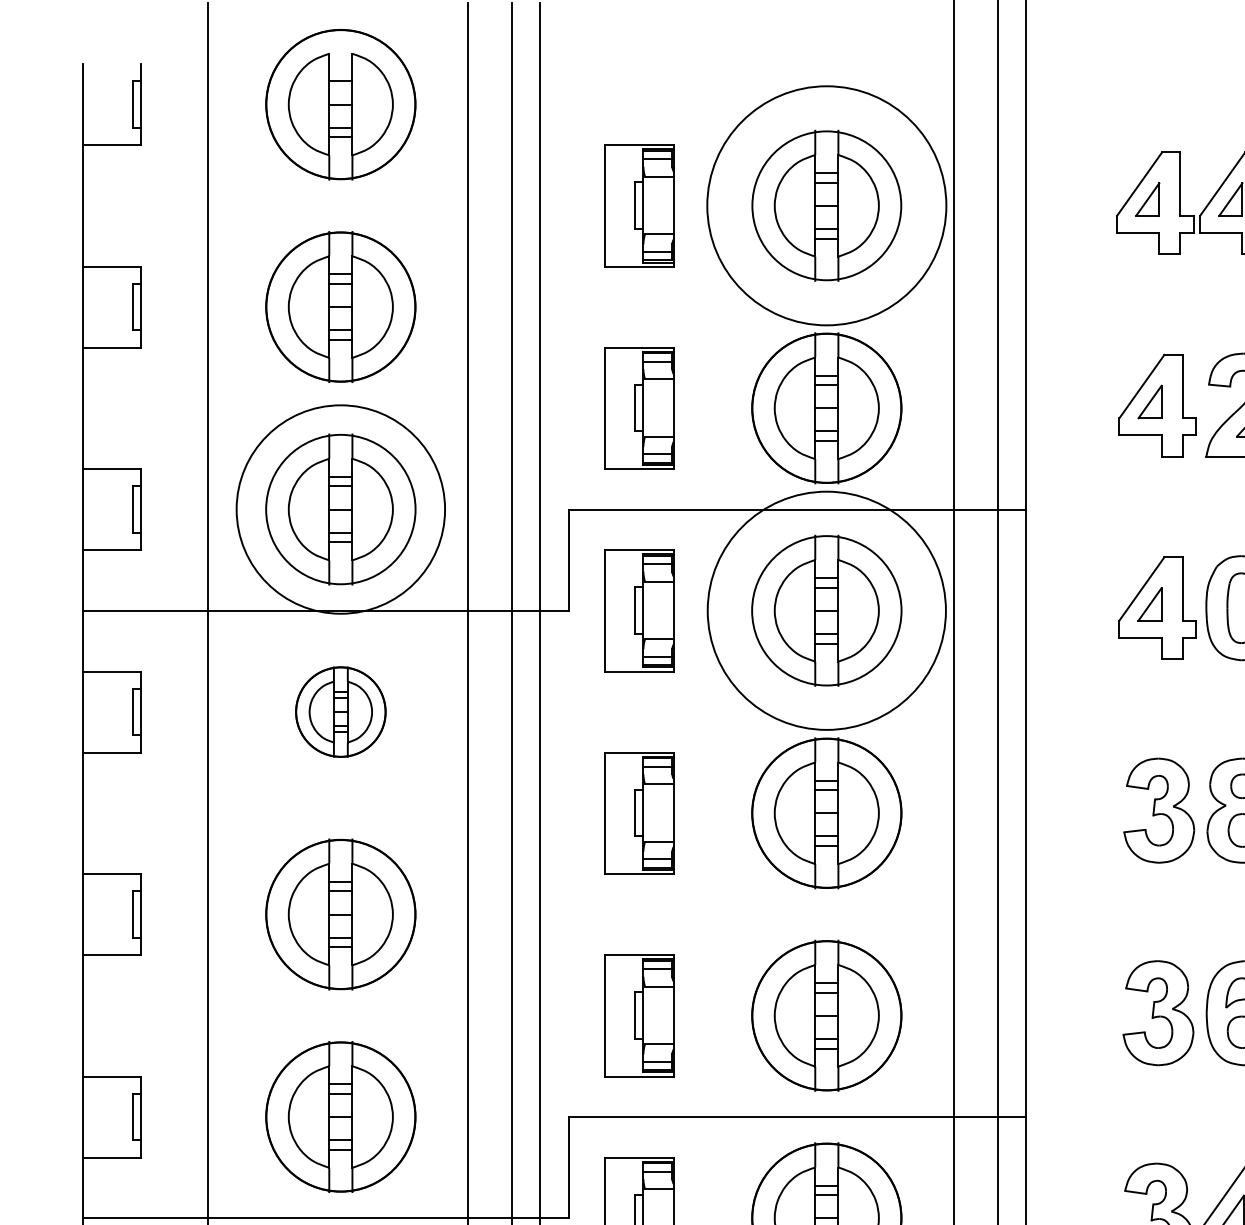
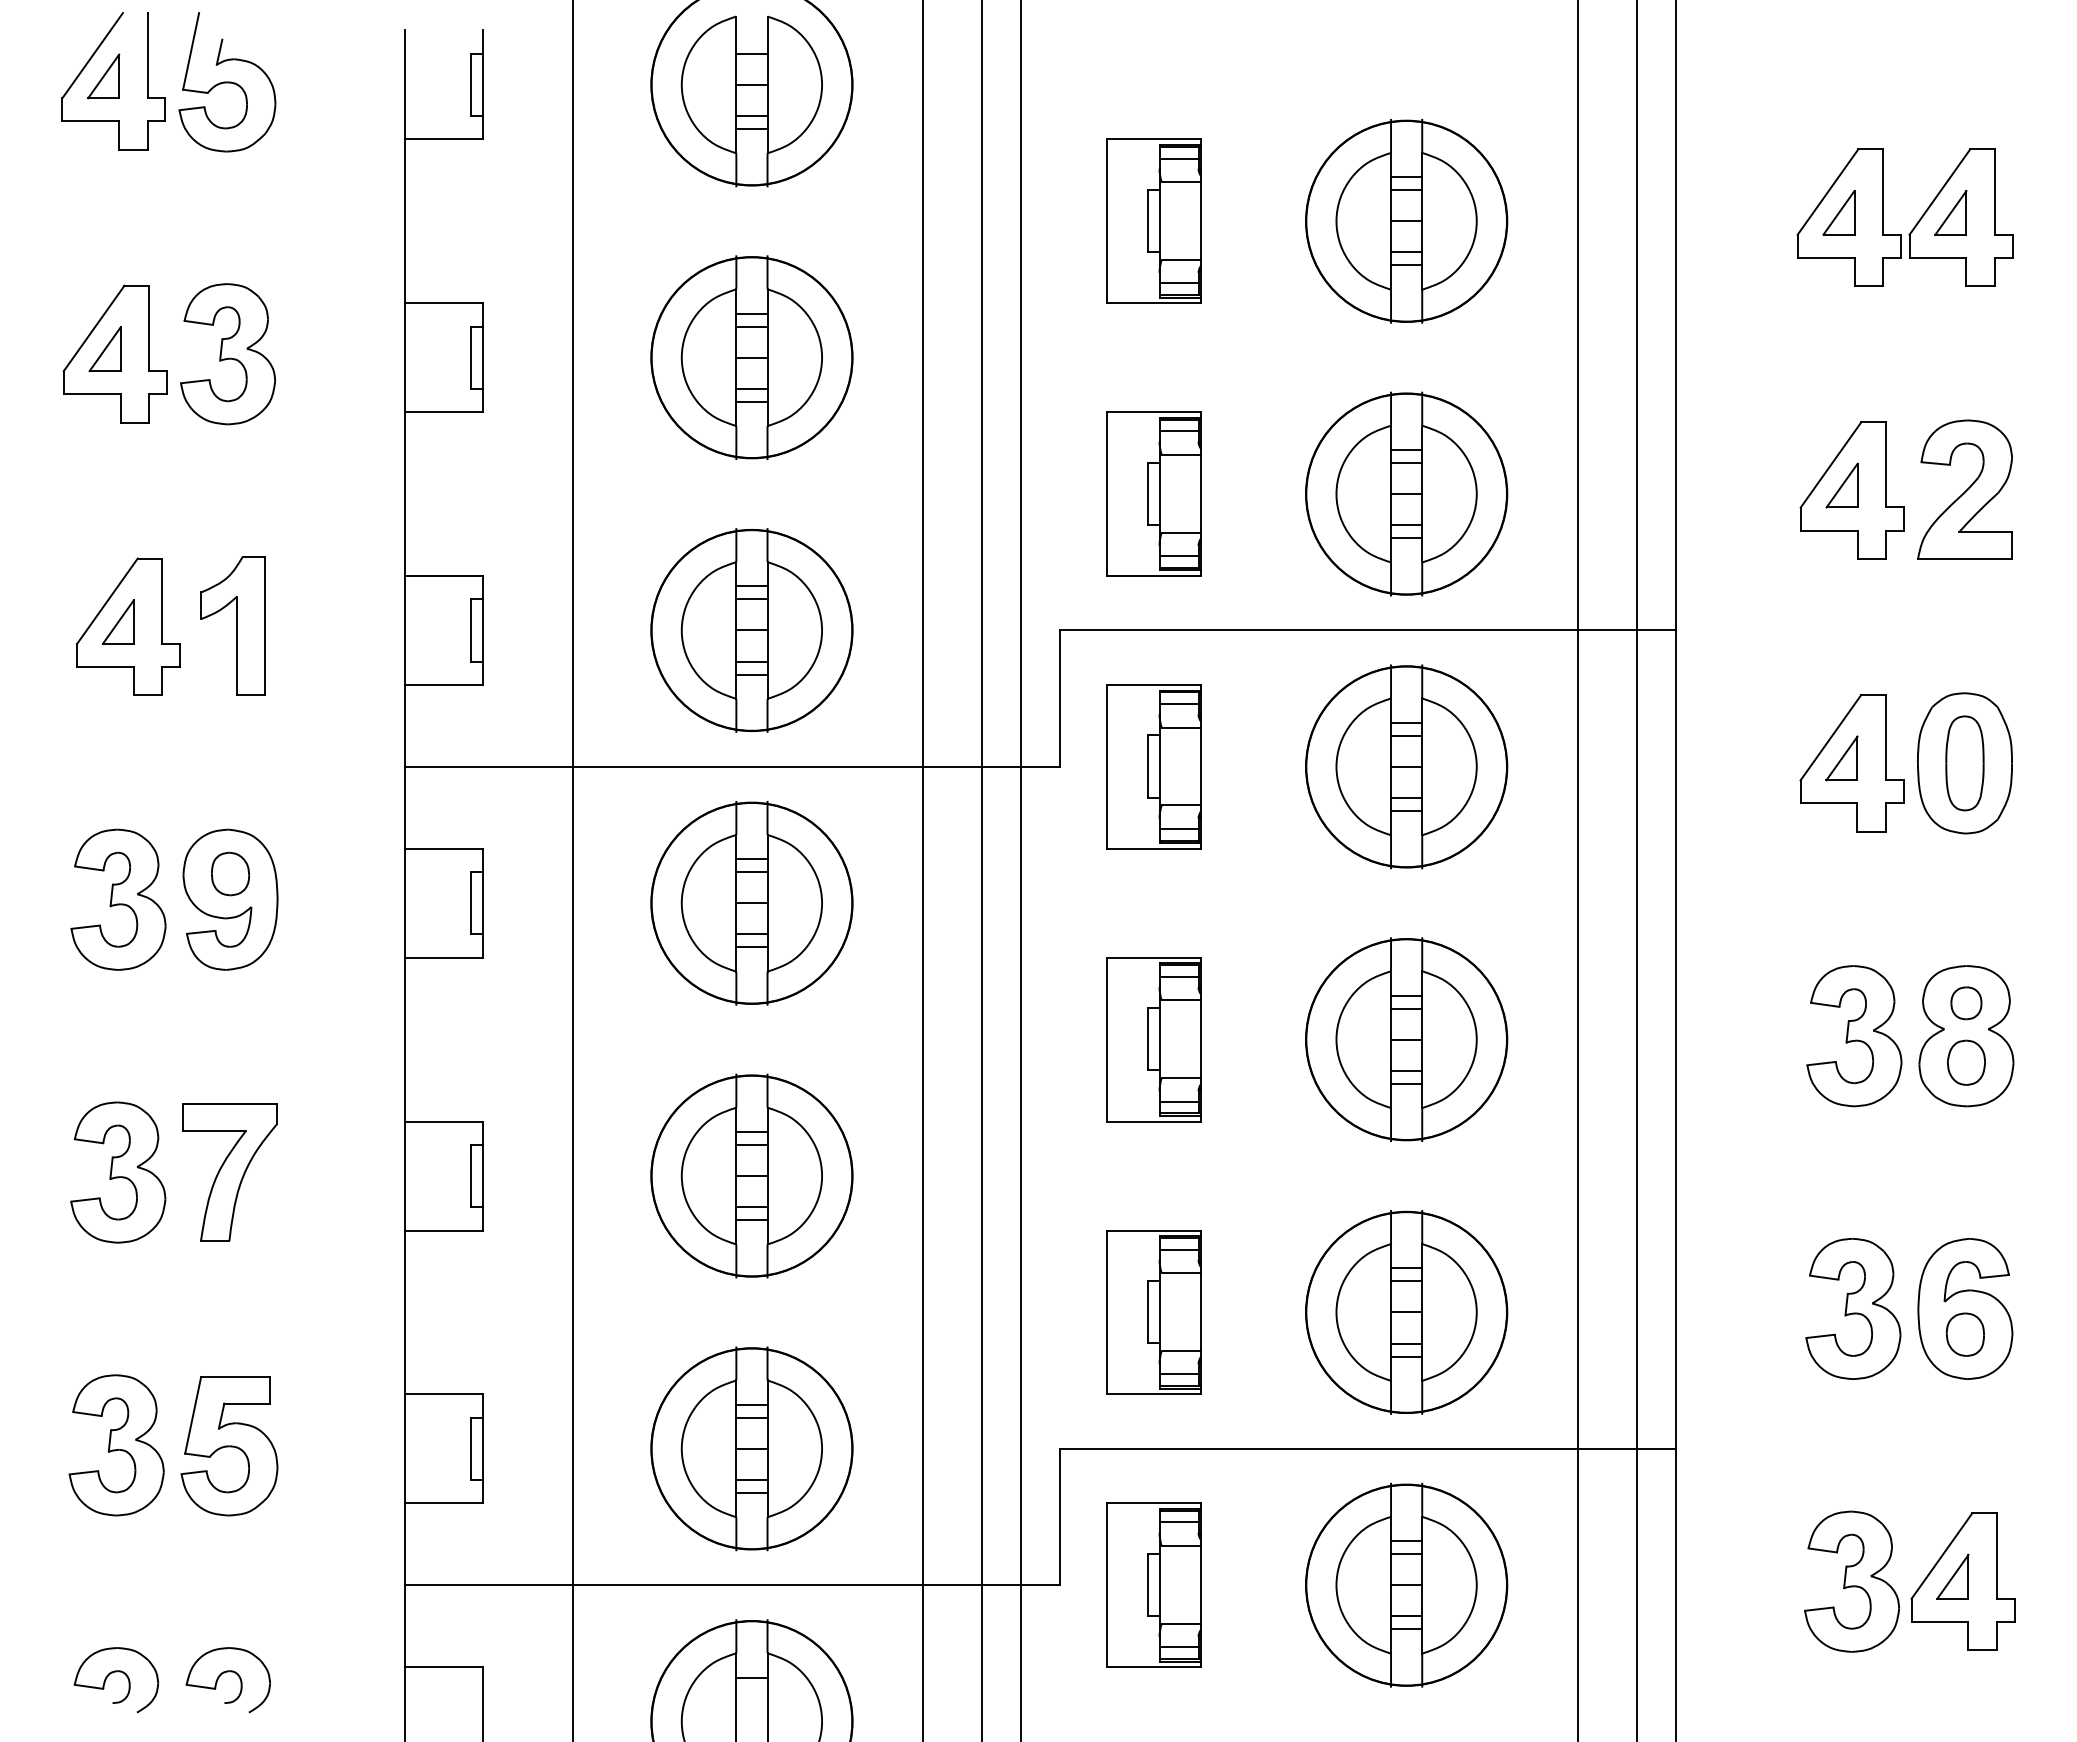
circle: (826, 205) -> (1406, 220), size x0.62
circle: (340, 509) -> (751, 630), size x0.71
circle: (826, 610) -> (1406, 766), size x0.62
part: (340, 712) -> (751, 903), size x1.67

